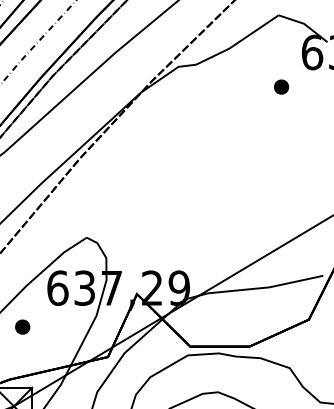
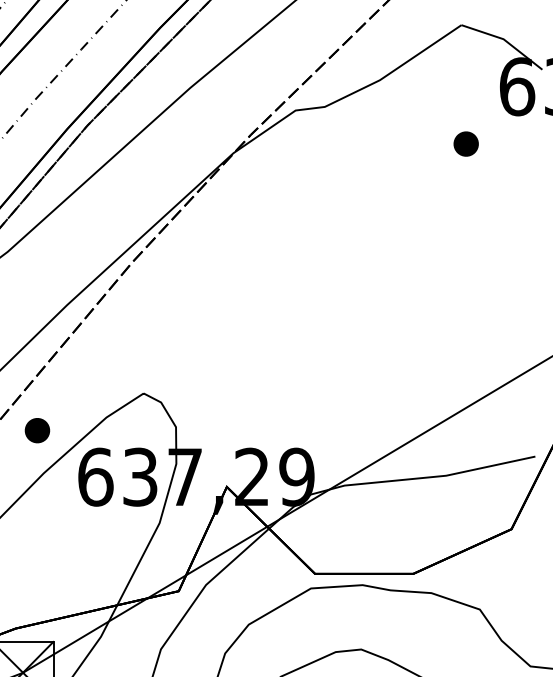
part: (22, 326) -> (37, 429), moved

